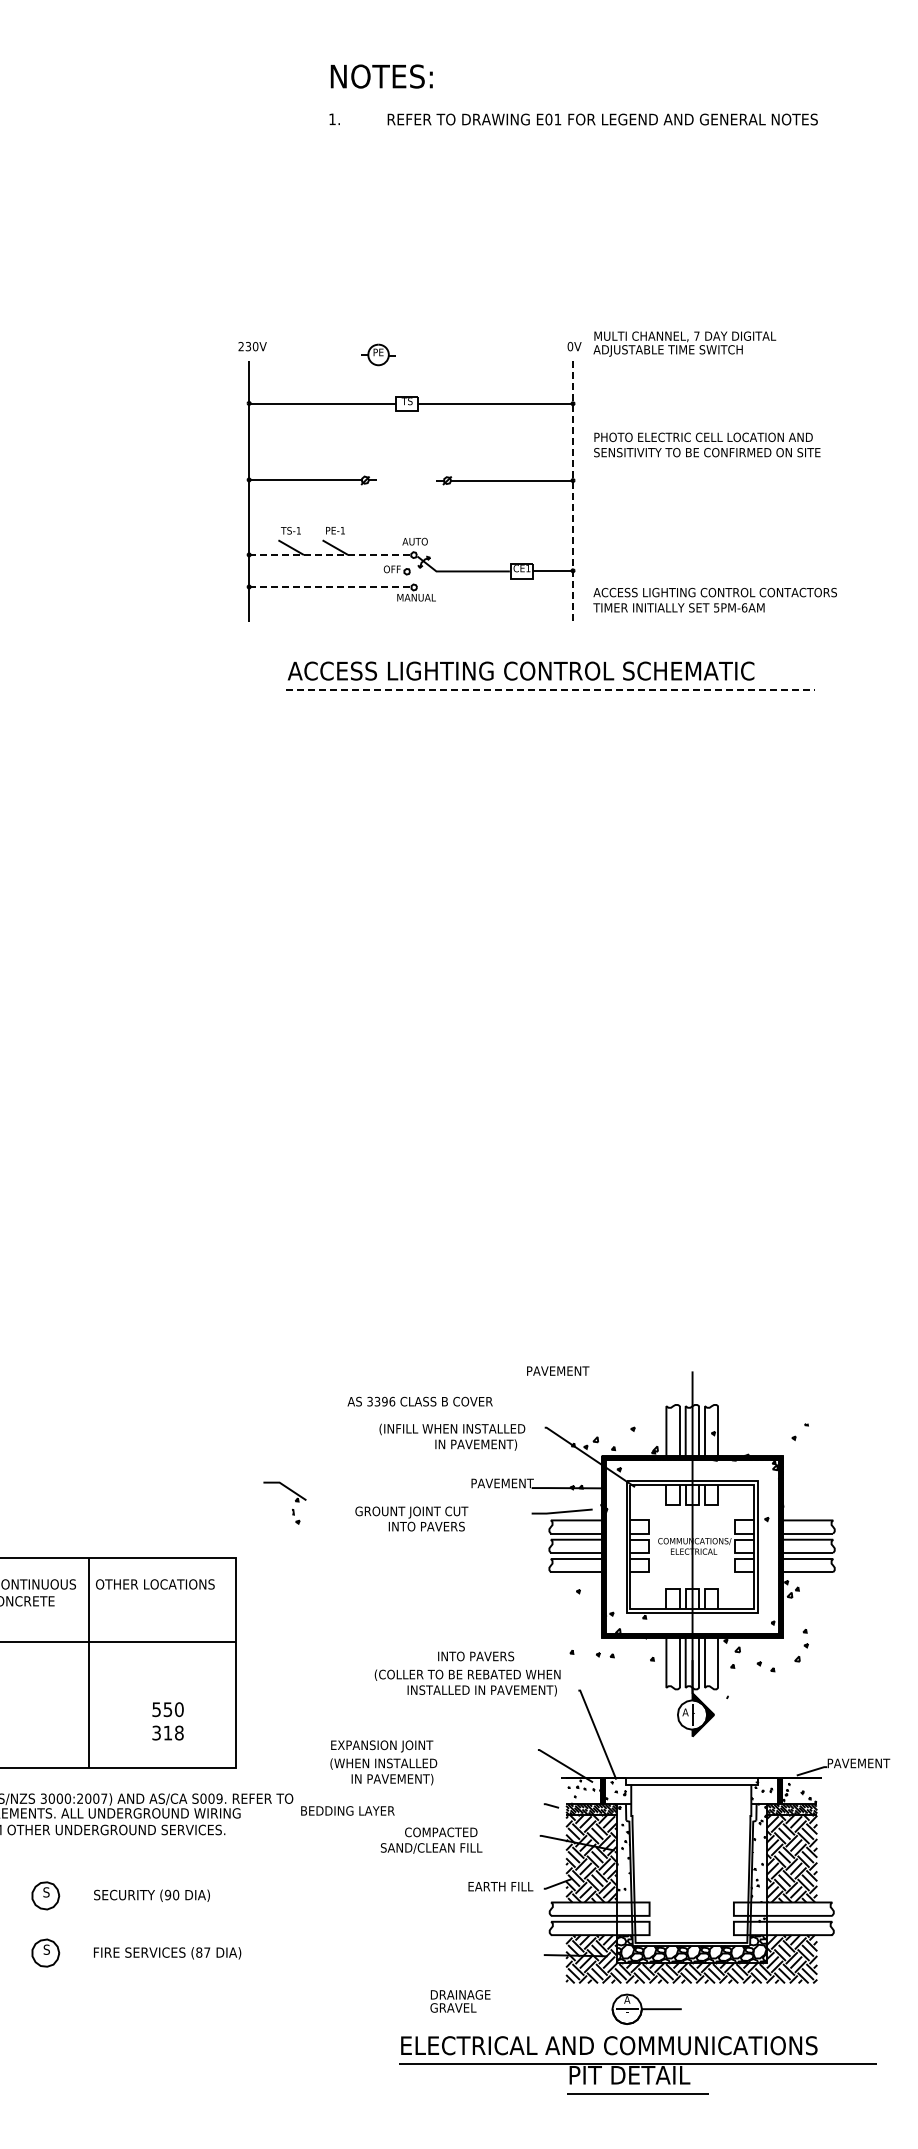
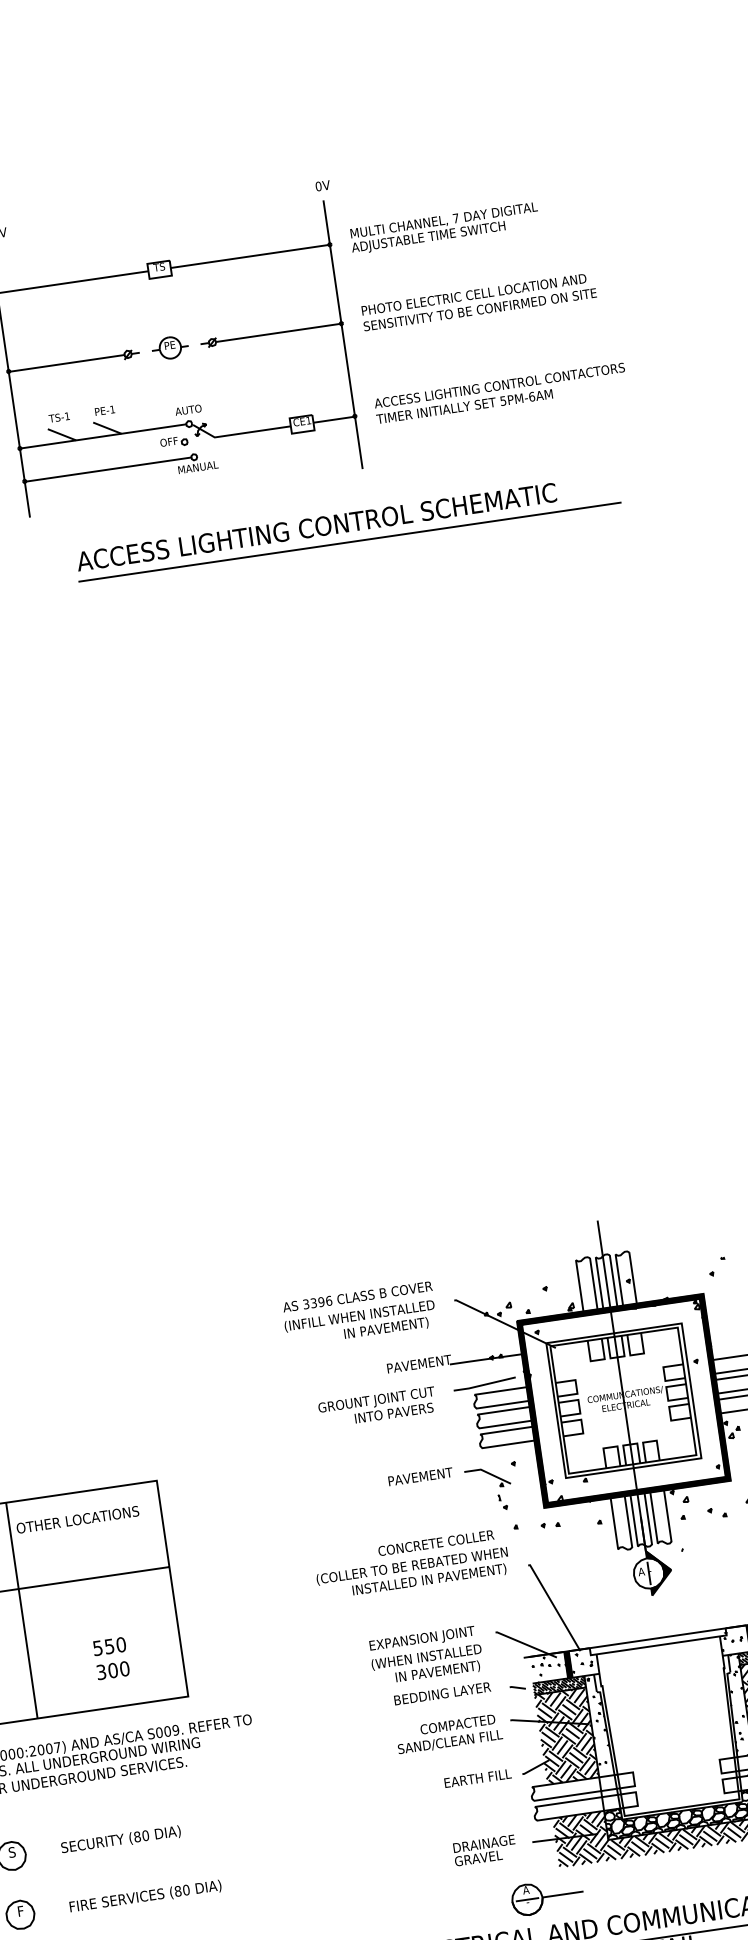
text: (684, 343) -> (444, 227), moved
part: (378, 354) -> (170, 347), moved
text: (707, 444) -> (479, 301), moved
line: (573, 491) -> (343, 334), dashed -> solid
line: (330, 554) -> (103, 435), dashed -> solid
line: (330, 587) -> (108, 469), dashed -> solid
text: (714, 599) -> (499, 392), moved
line: (551, 690) -> (350, 542), dashed -> solid
text: (558, 1370) -> (420, 1476), moved
text: (419, 1401) -> (356, 1296), moved
part: (292, 1508) -> (498, 1494), moved
text: (411, 1518) -> (377, 1406), moved
text: (493, 1656) -> (435, 1543), INTO PAVERS -> CONCRETE COLLER
text: (173, 1732) -> (118, 1669), 318 -> 300
text: (383, 1762) -> (426, 1655), moved
text: (347, 1810) -> (442, 1693), moved
text: (431, 1840) -> (449, 1734), moved
text: (168, 1895) -> (137, 1837), (90 -> (80
text: (46, 1949) -> (20, 1911), S -> F
text: (207, 1952) -> (186, 1889), (87 -> (80
text: (460, 2001) -> (484, 1850), moved
part: (646, 2008) -> (547, 1896), moved

